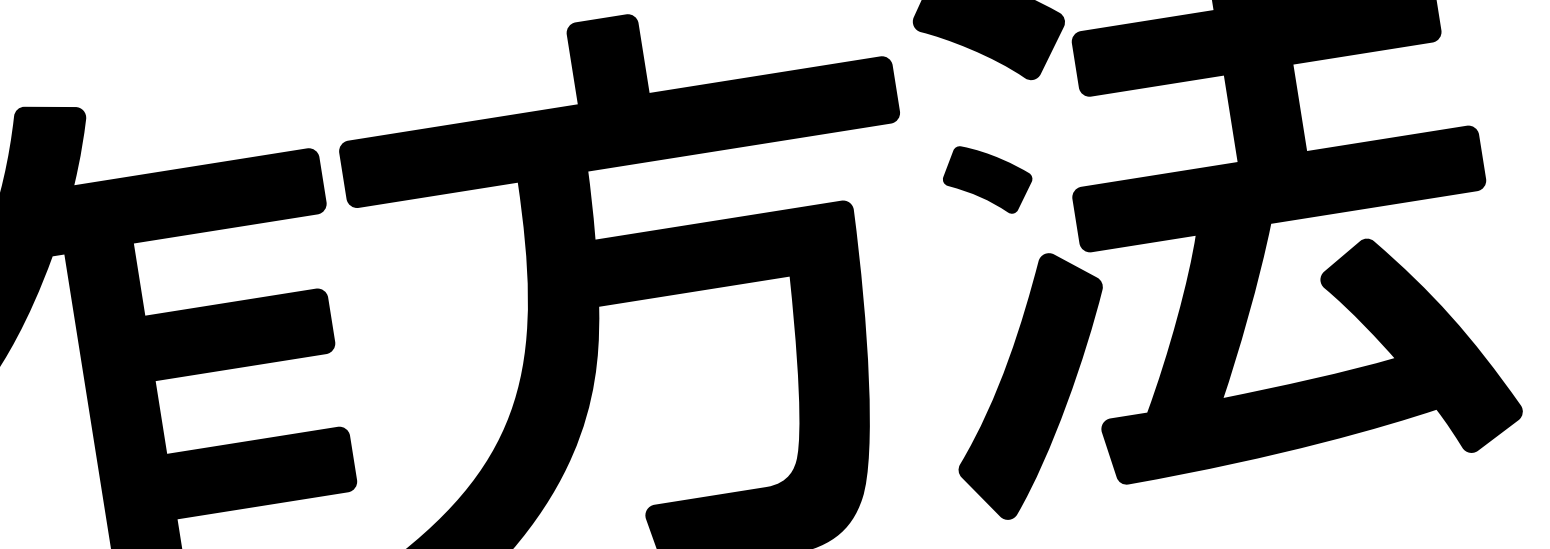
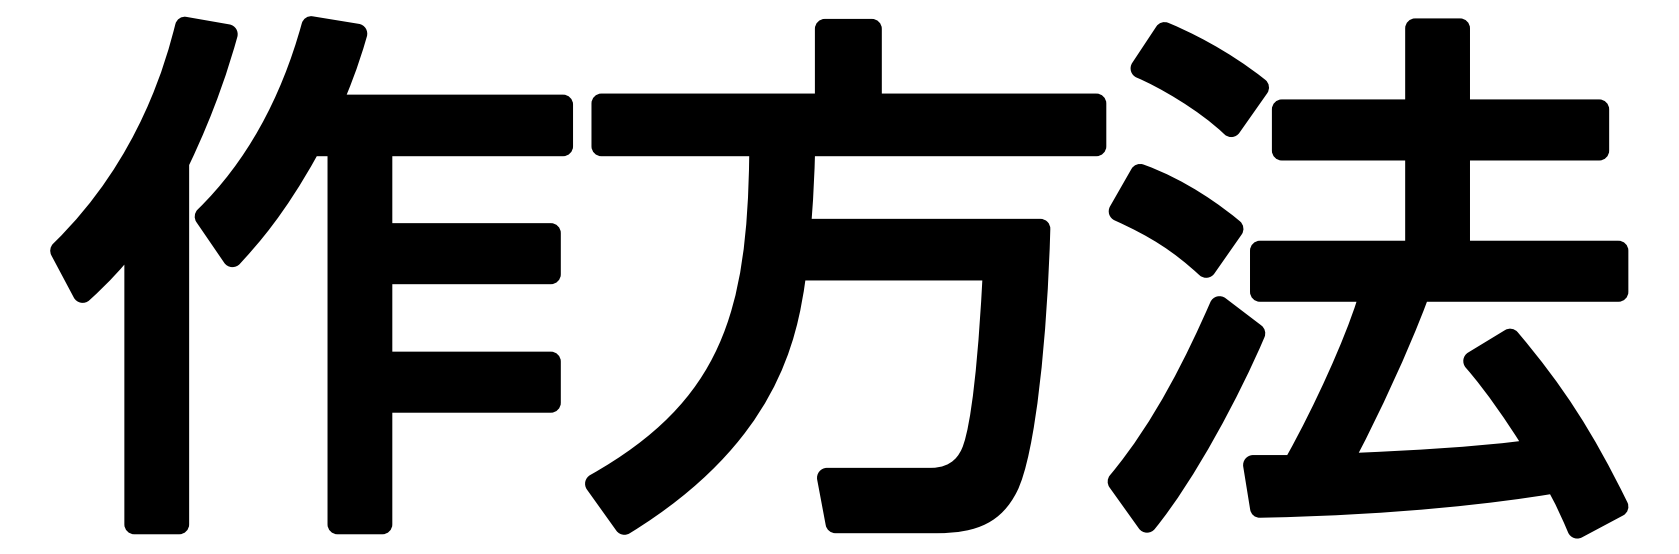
part: (987, 179) -> (1175, 220), size x1.67

